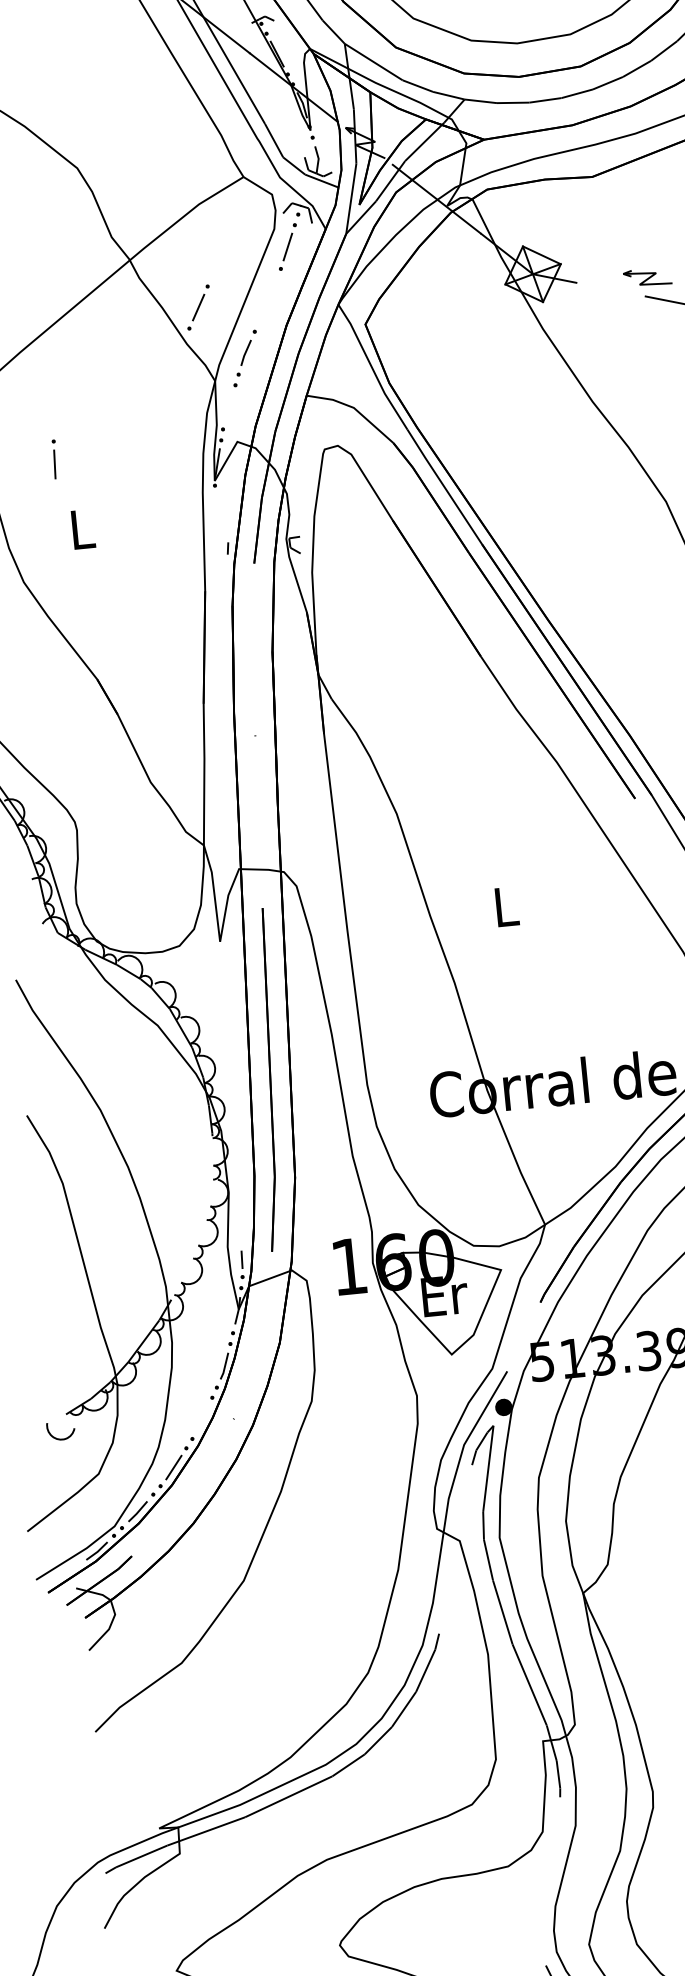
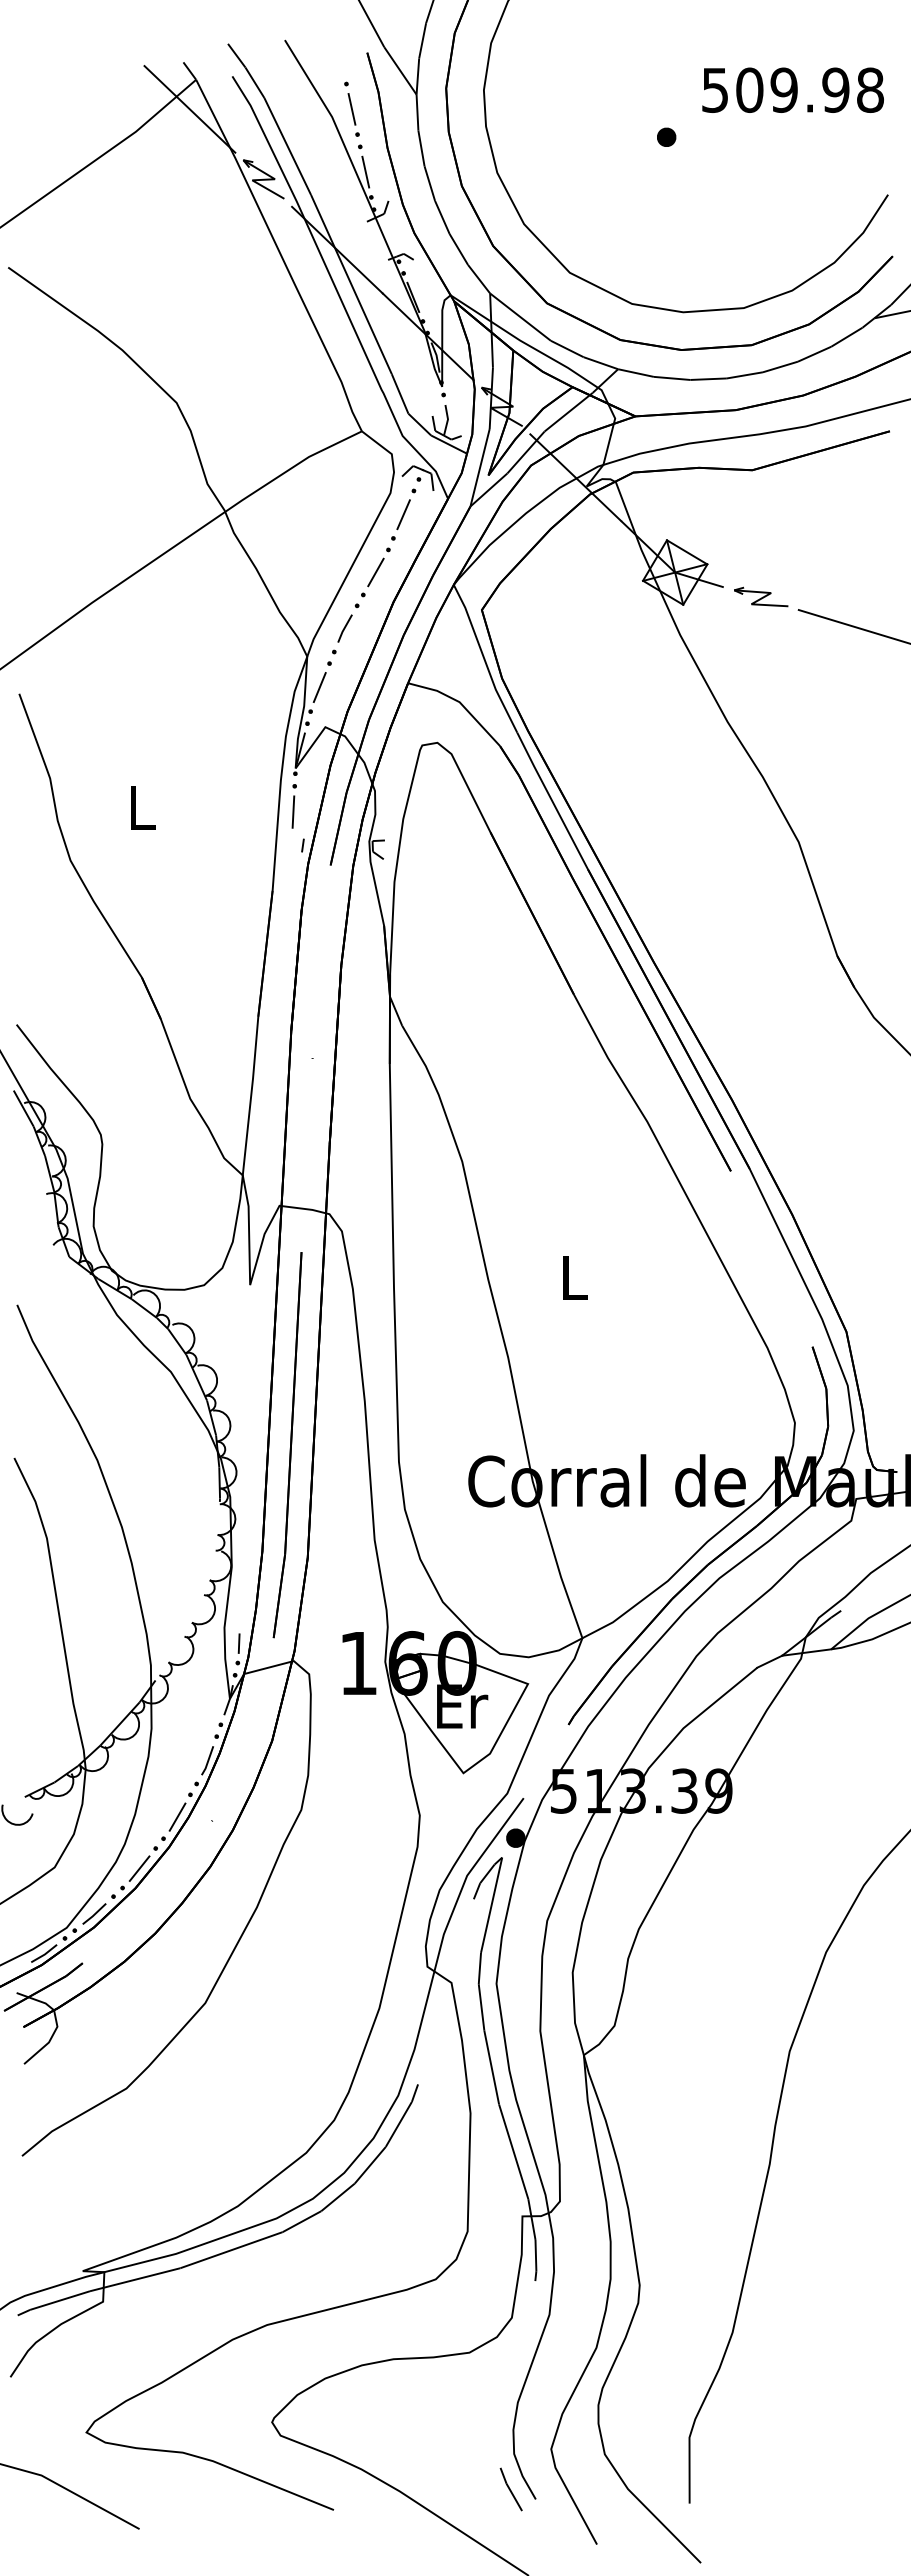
part: (647, 277) -> (761, 596), moved
part: (198, 307) -> (375, 572), moved
line: (228, 407) -> (319, 687), added
part: (54, 459) -> (293, 806), moved
line: (202, 1418) -> (177, 1816), added

